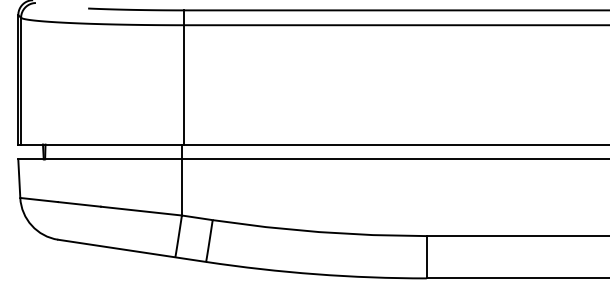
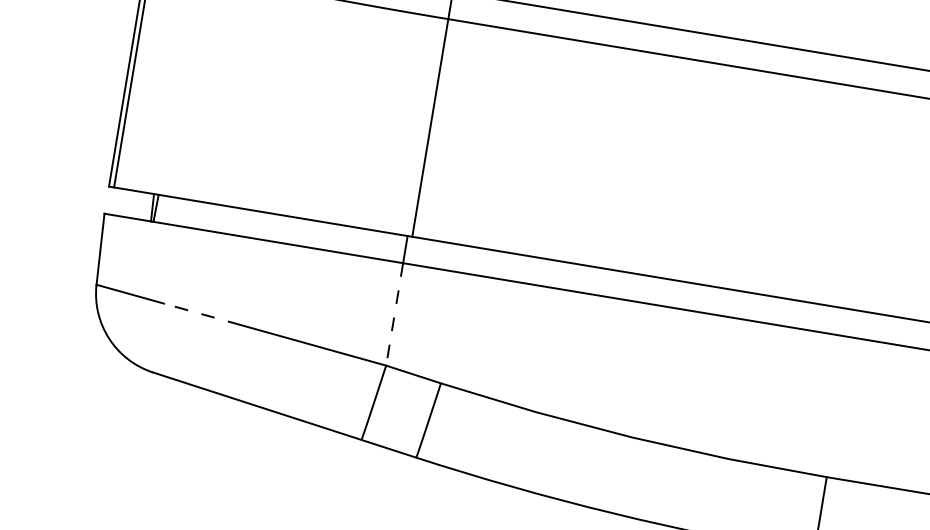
line: (181, 187) -> (393, 314), solid -> dashed
line: (79, 204) -> (202, 314), solid -> dashed

